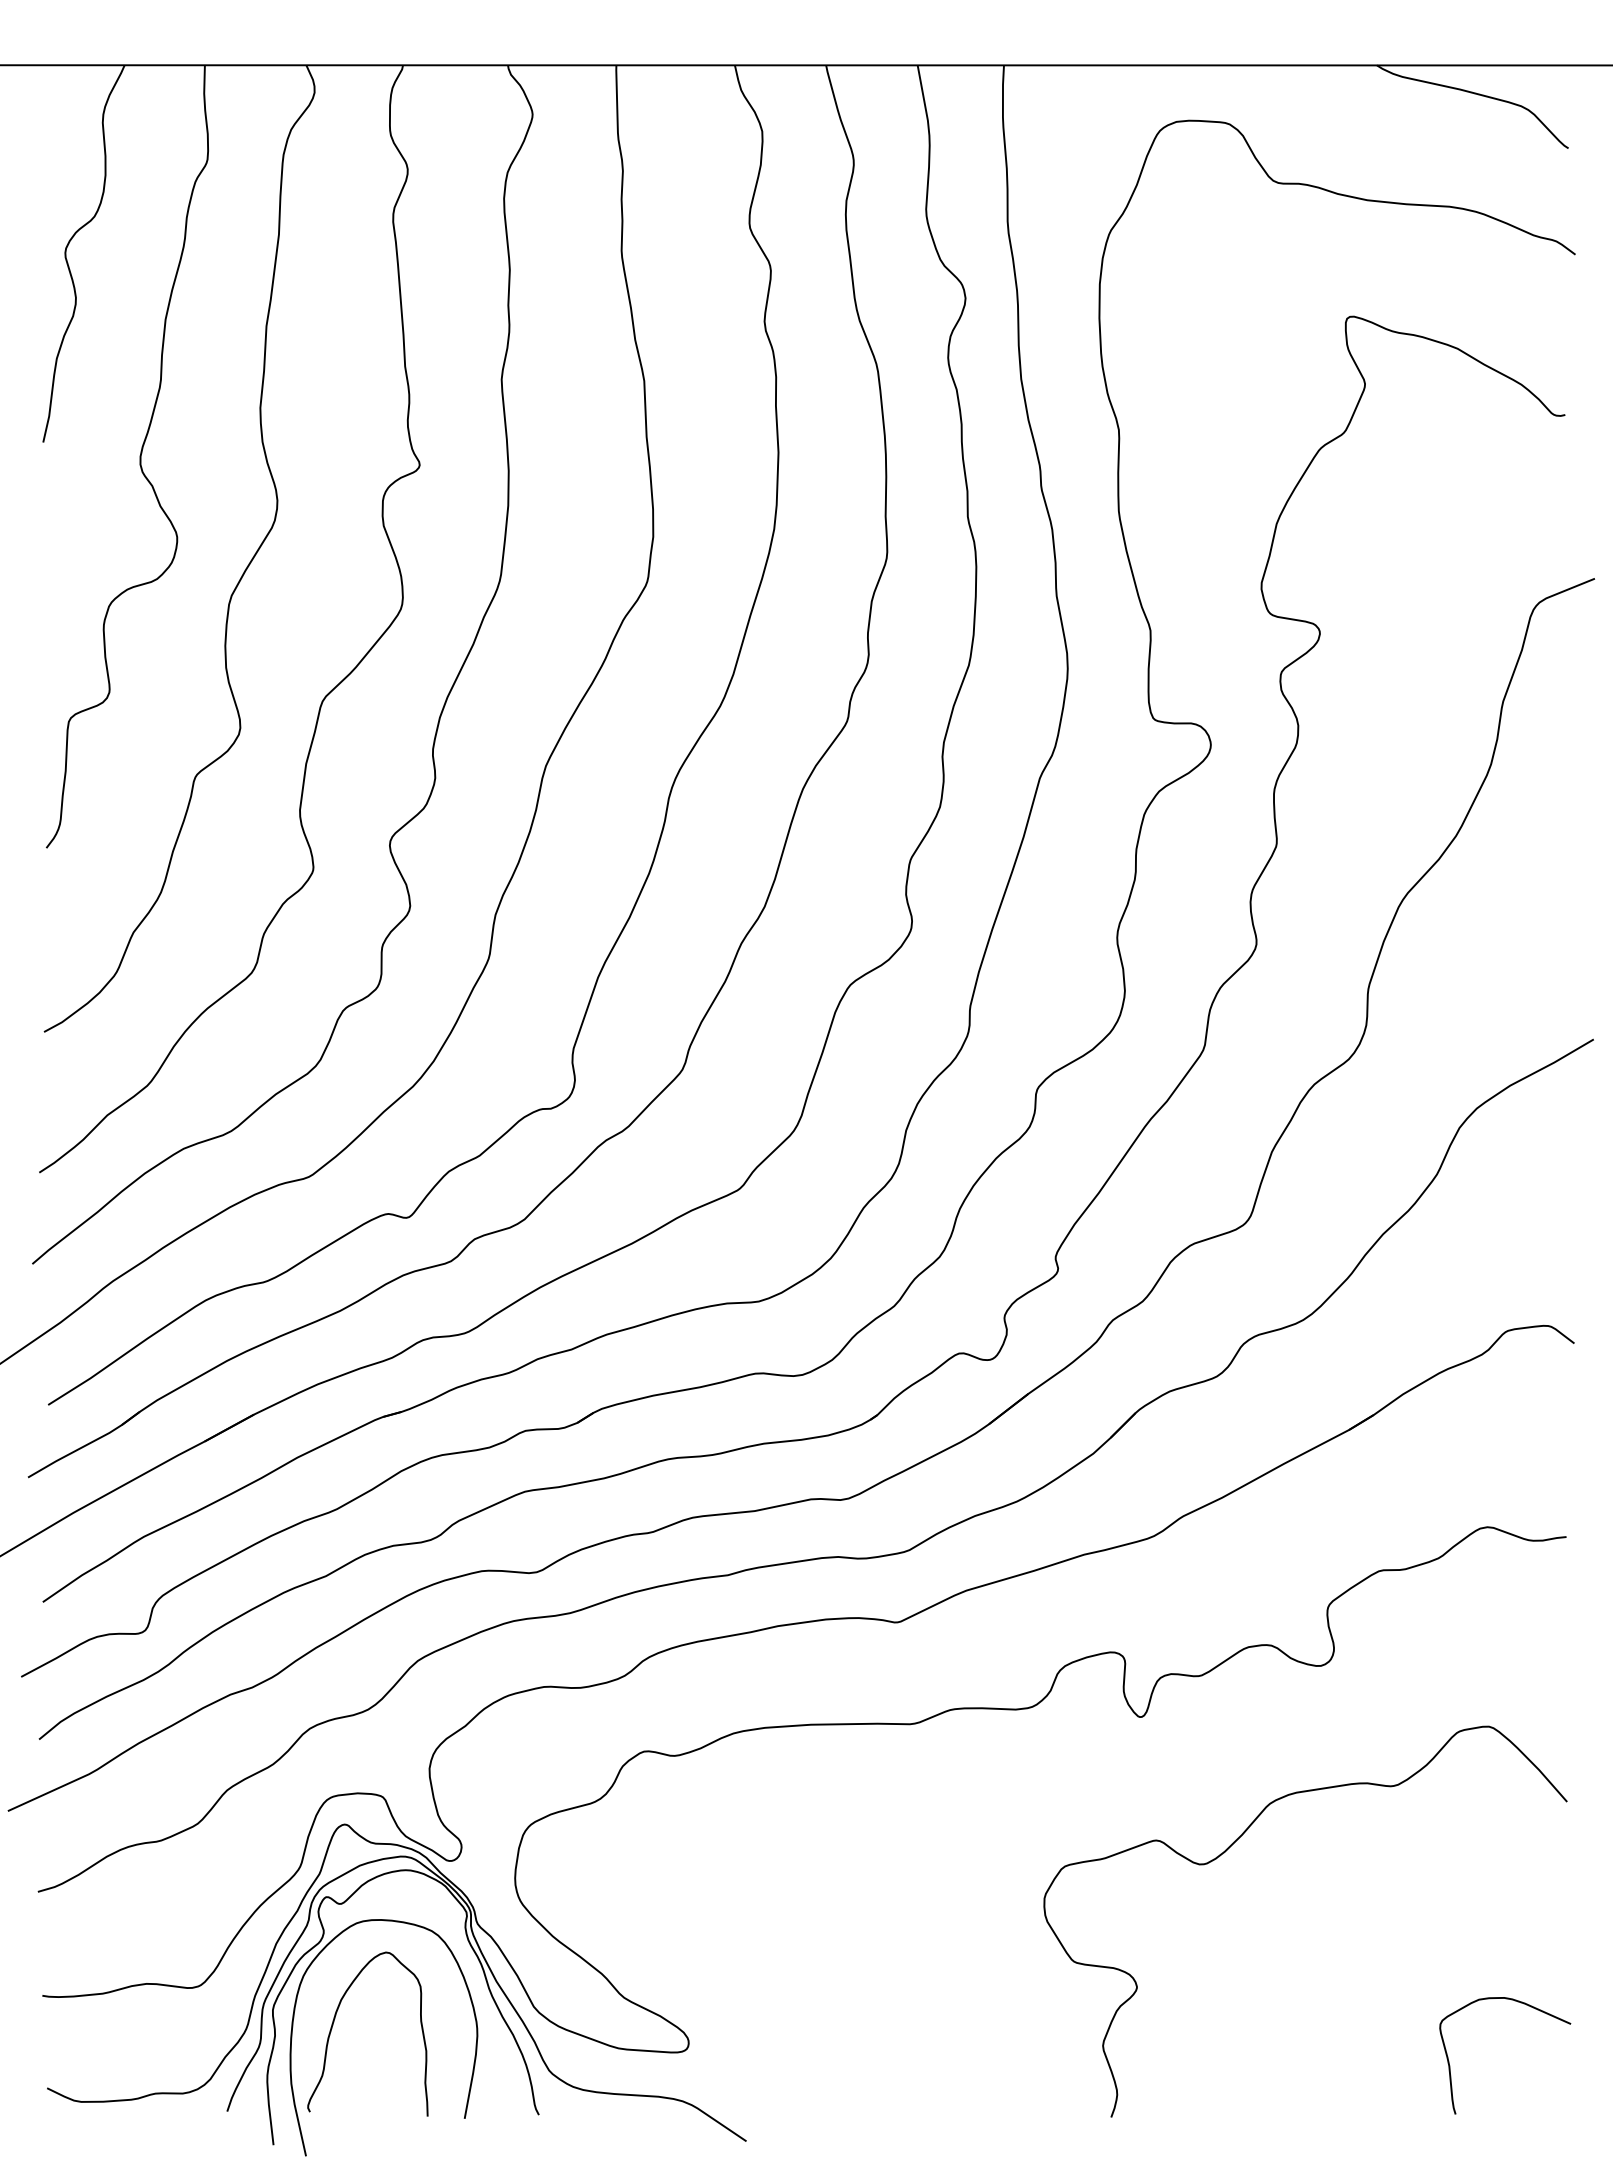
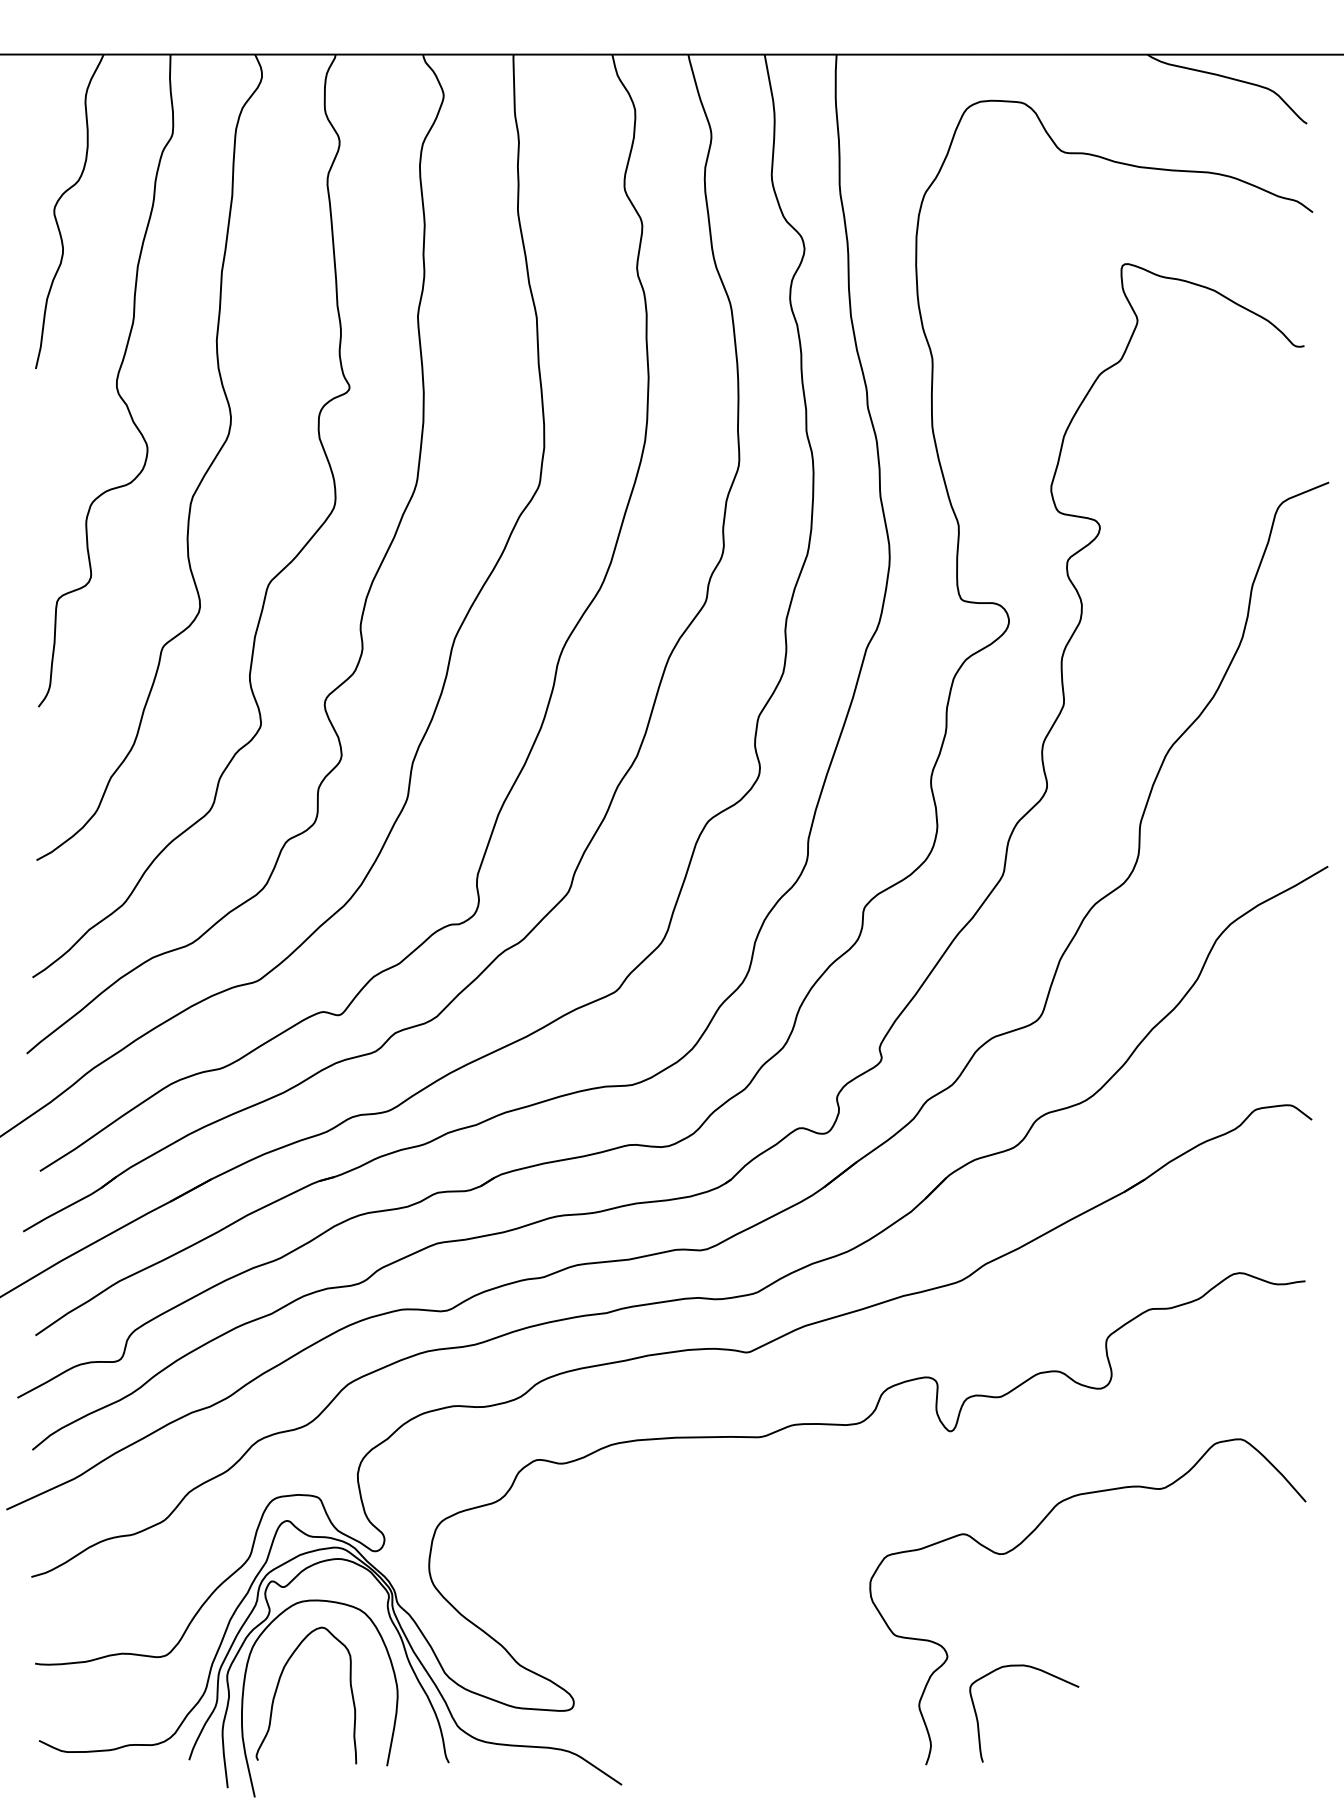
curve: (1523, 2004) -> (1039, 1670), moved

